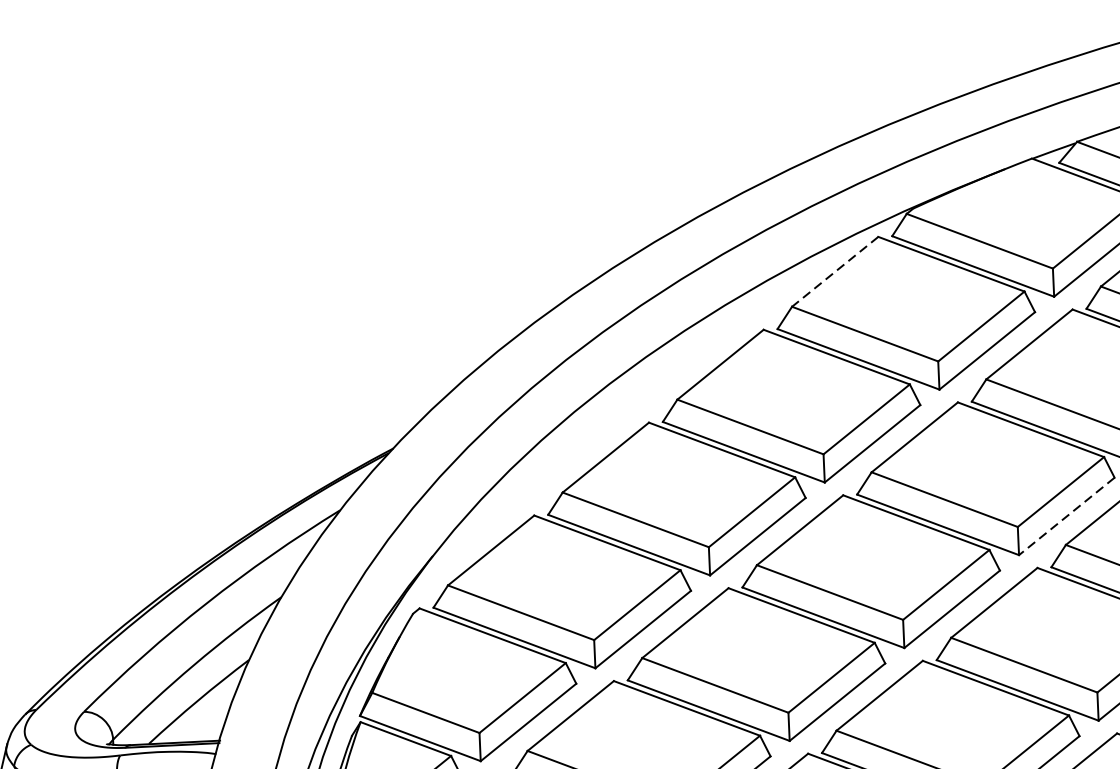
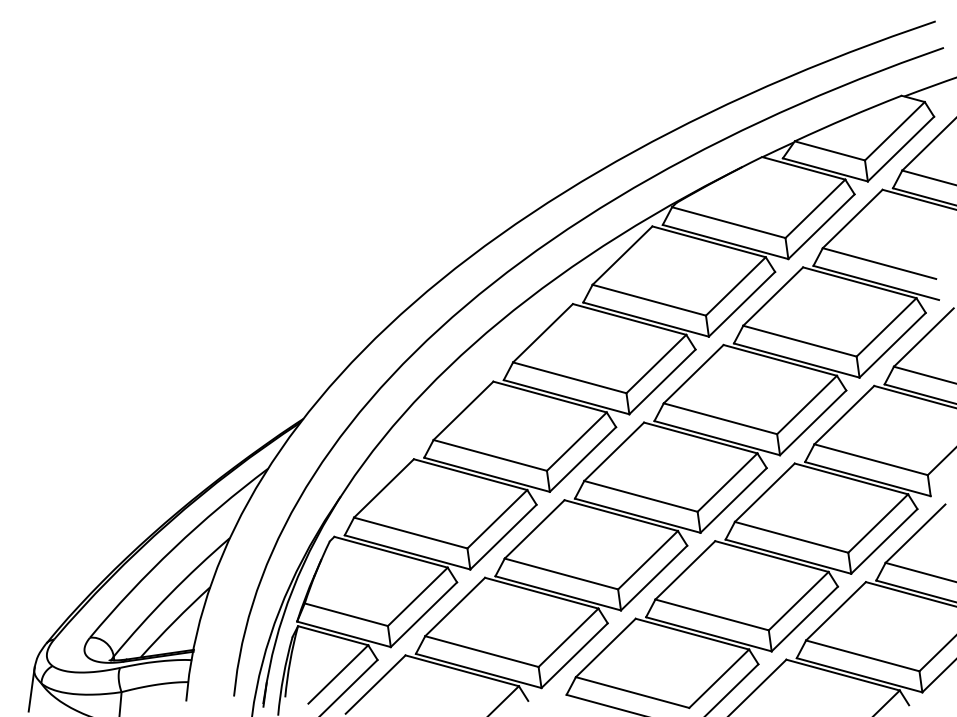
line: (835, 271) -> (622, 255), dashed -> solid
line: (1065, 517) -> (812, 423), dashed -> solid

